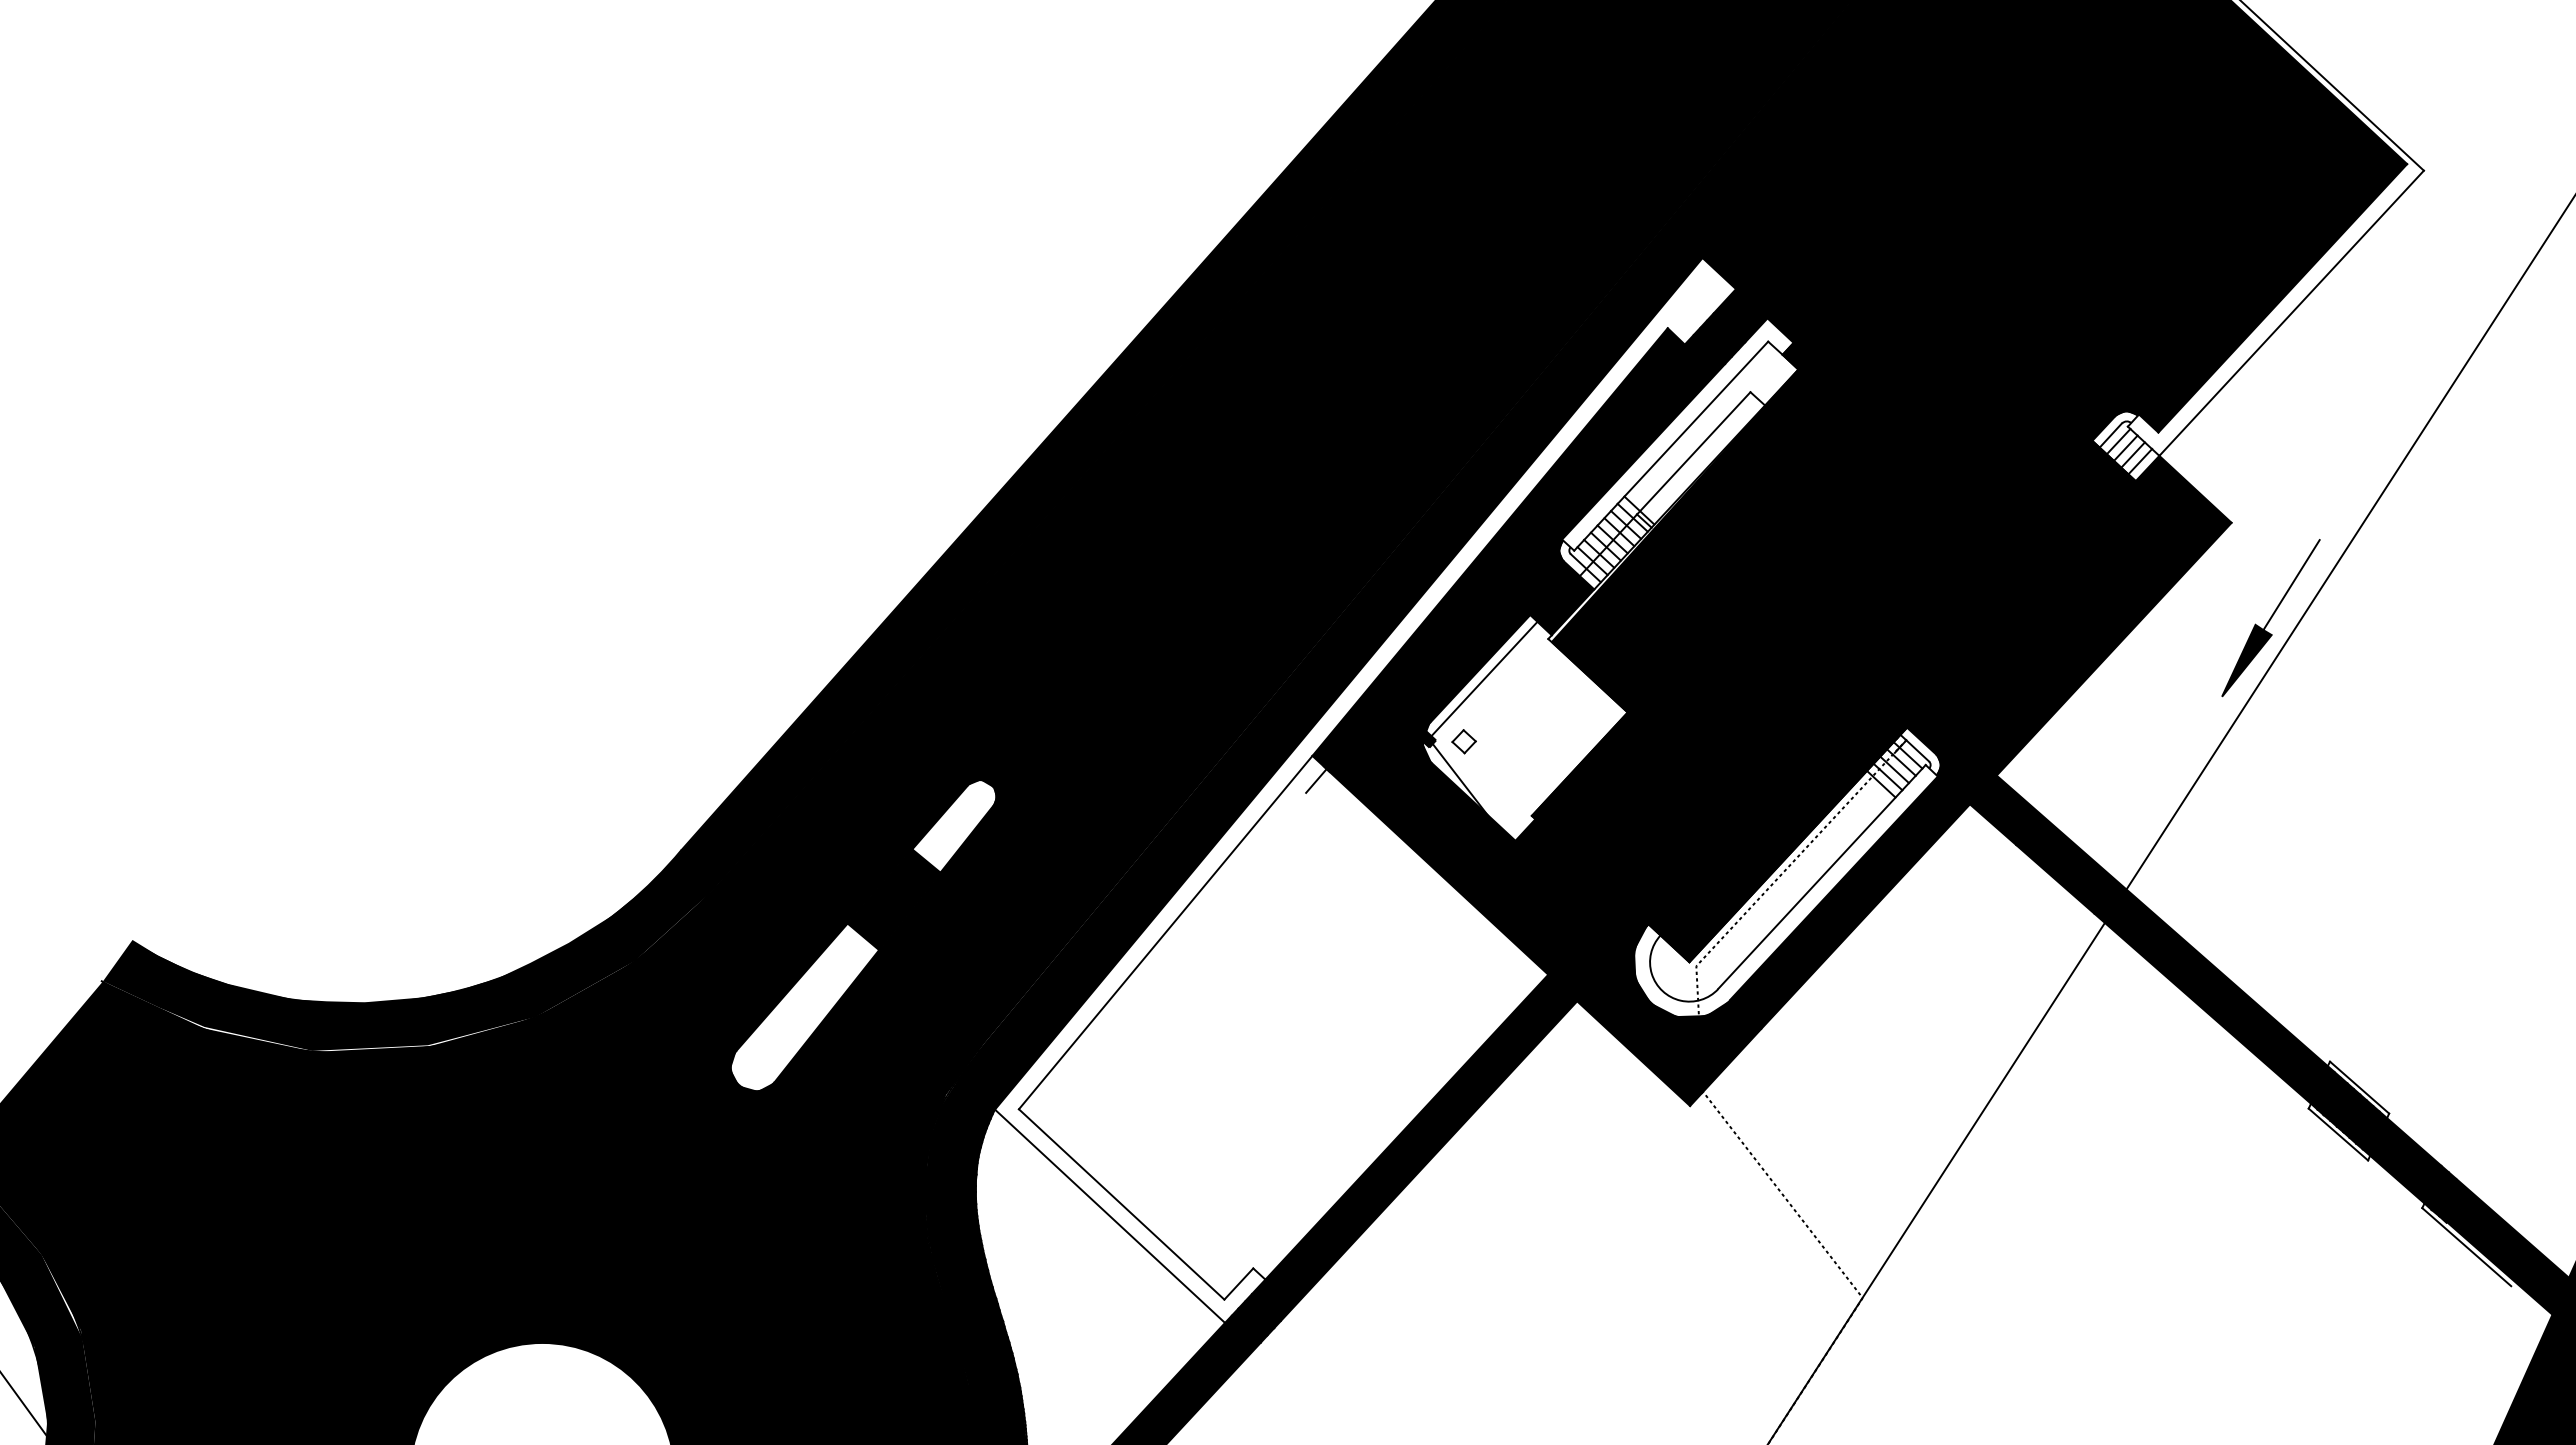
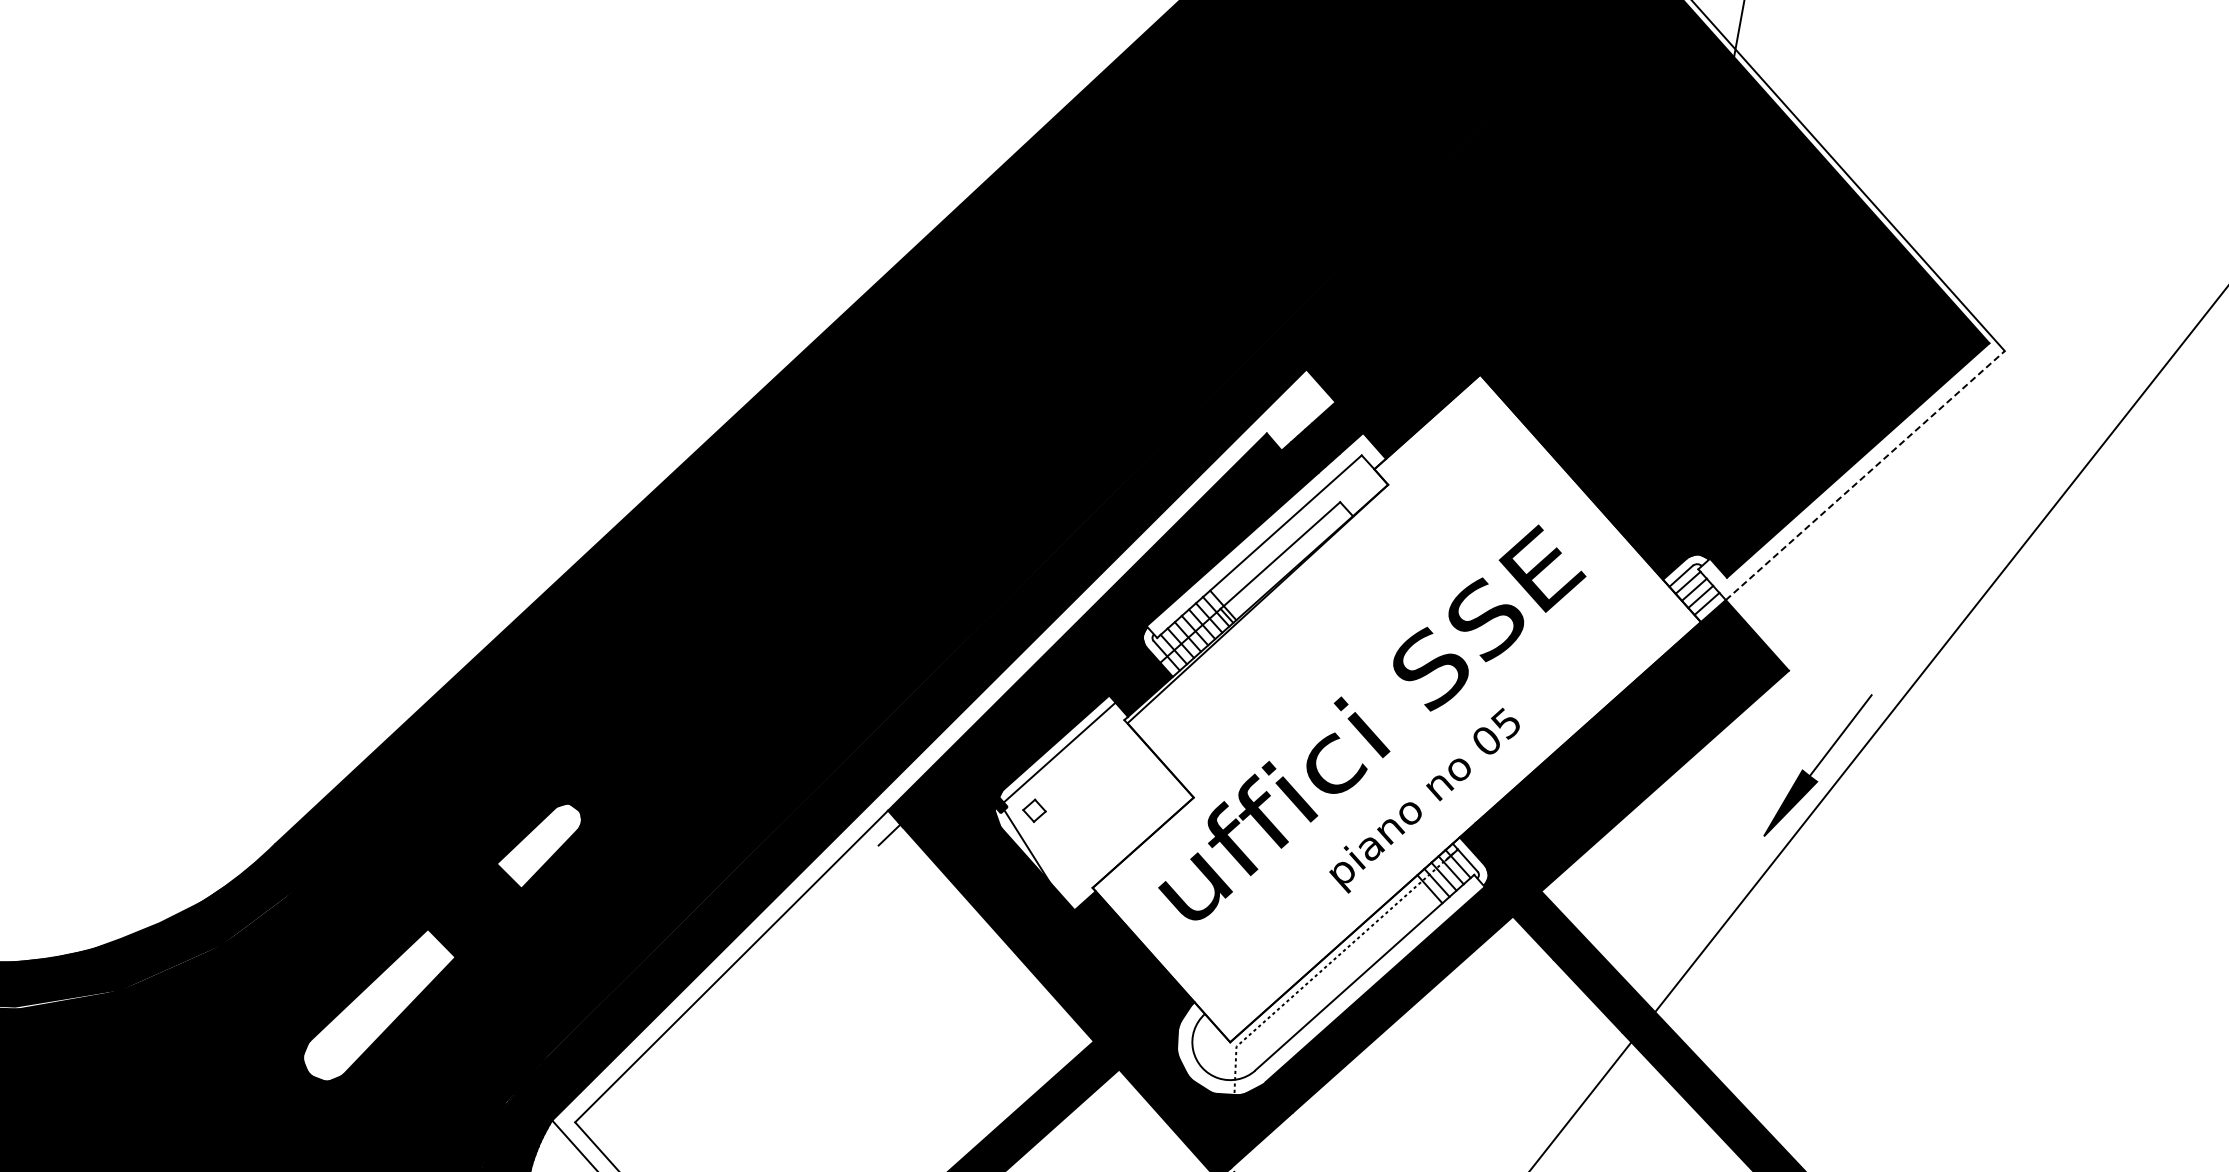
line: (2291, 312) -> (1865, 474), solid -> dashed
fill: (1833, 604) -> (1400, 712), removed

